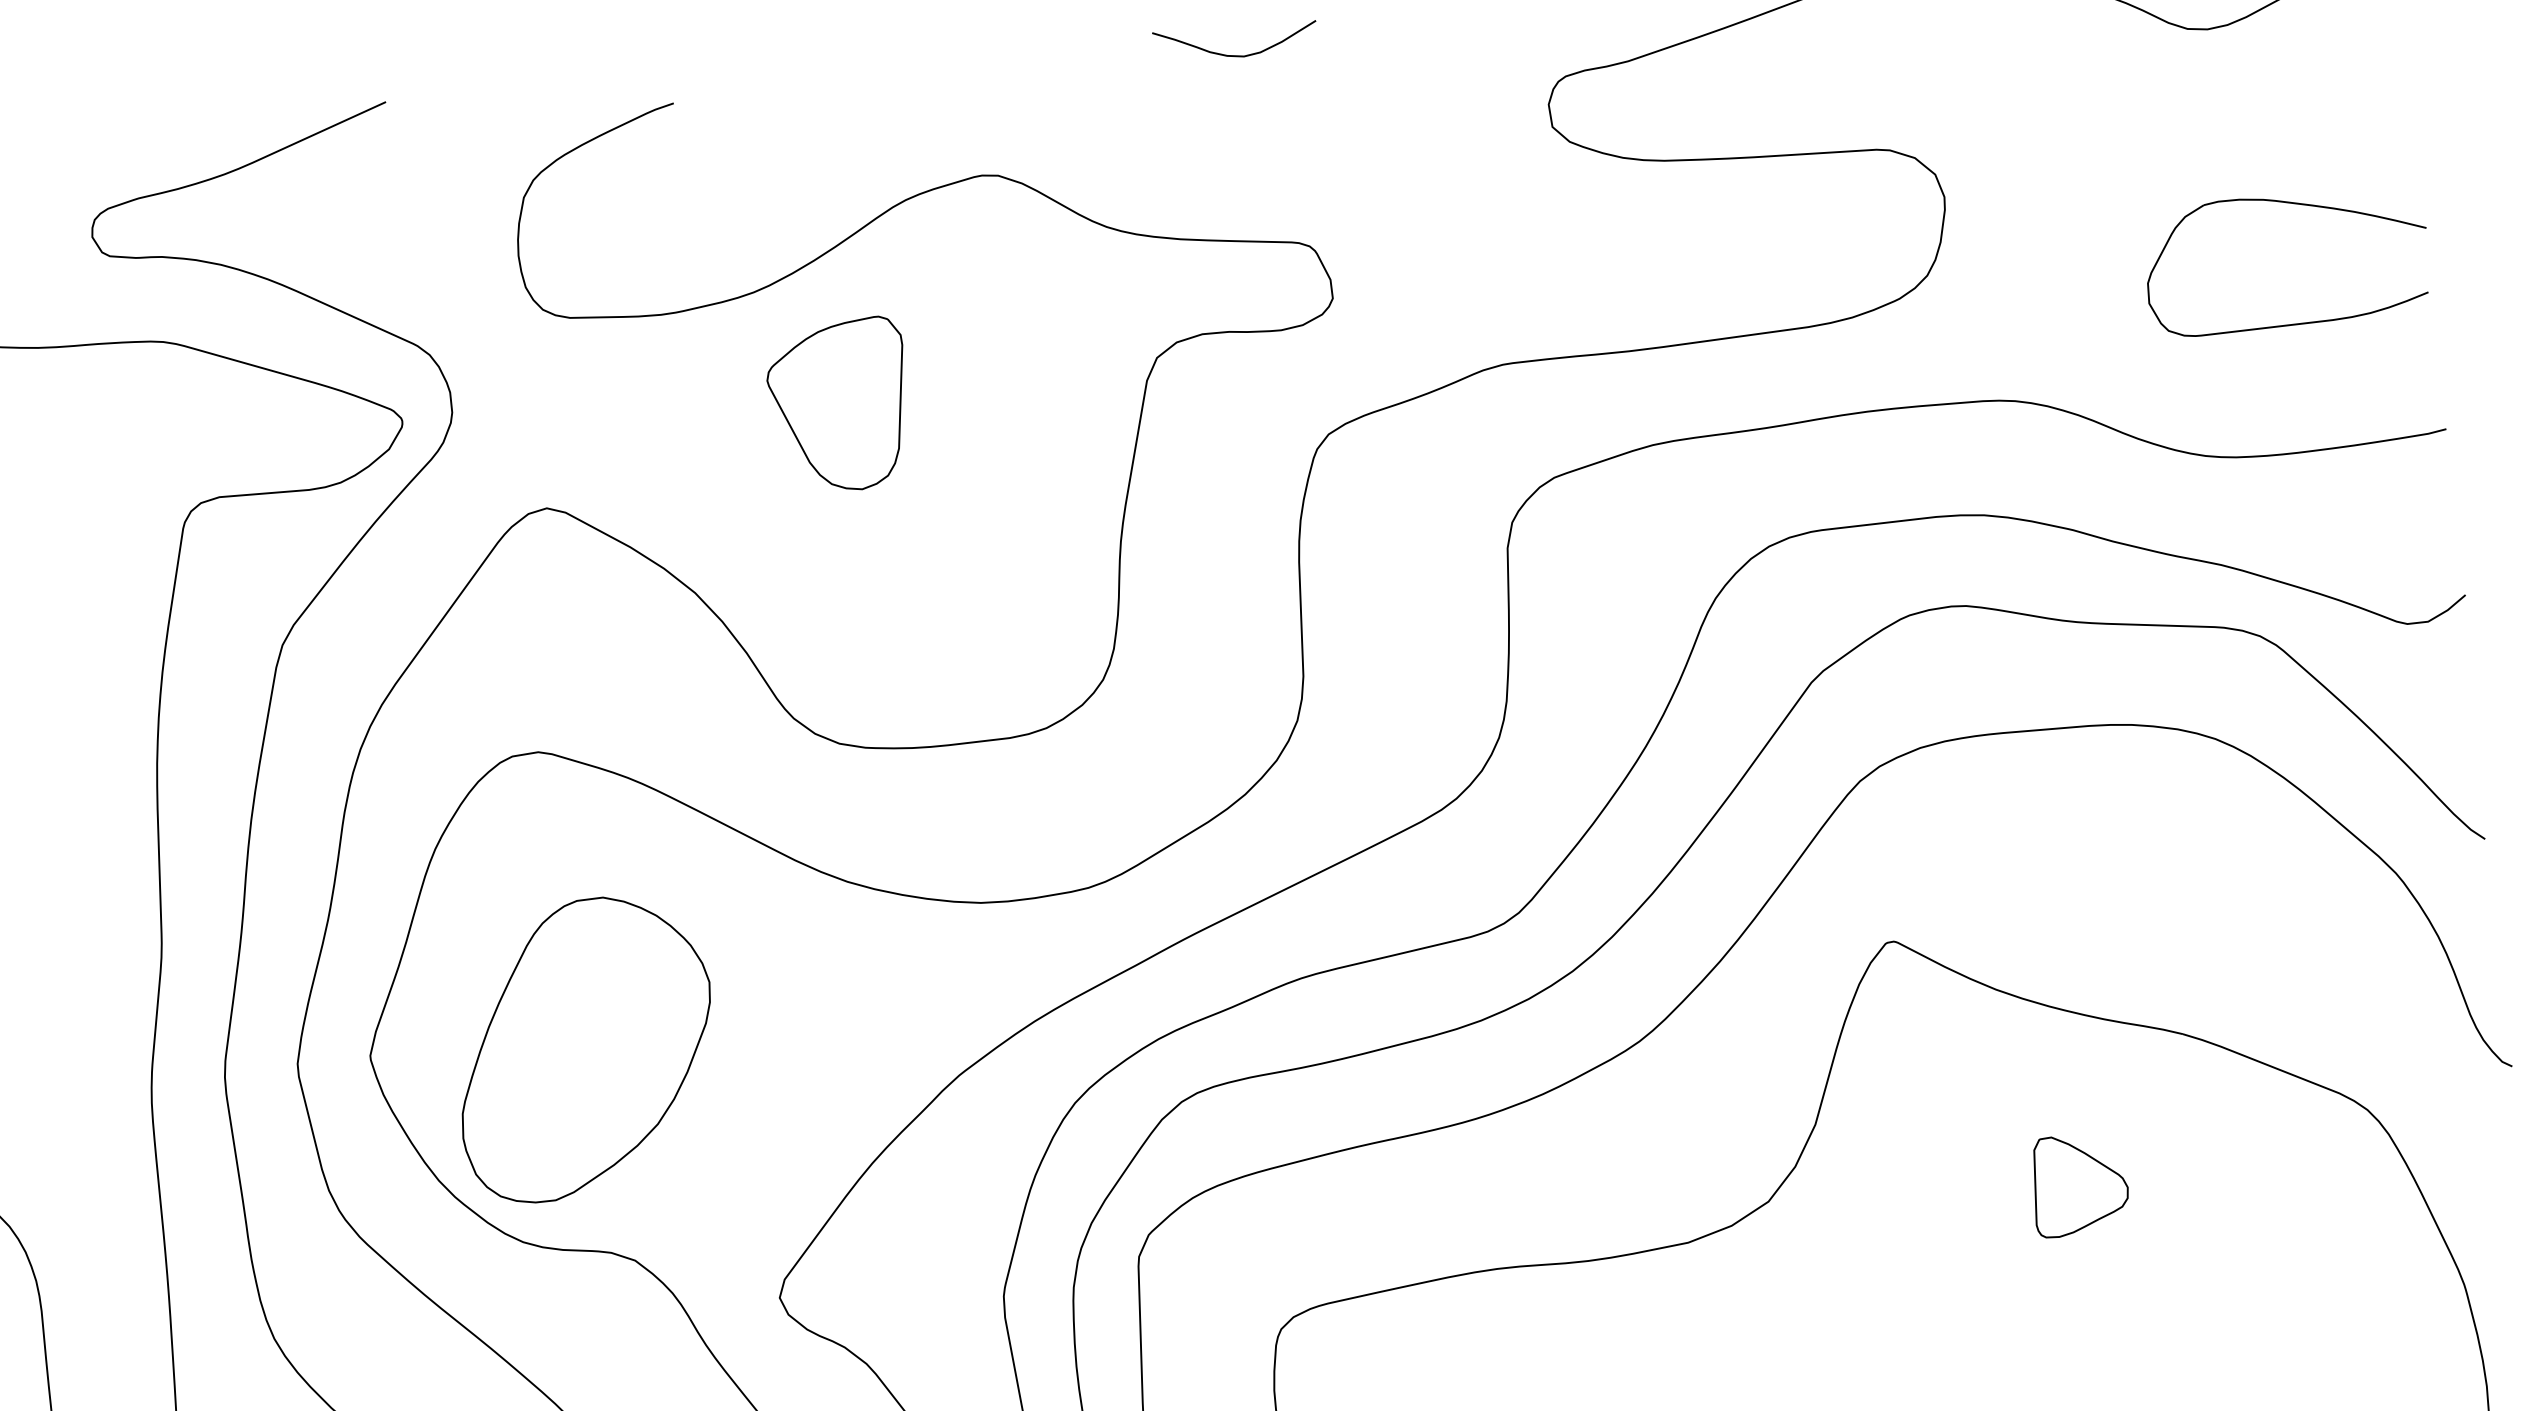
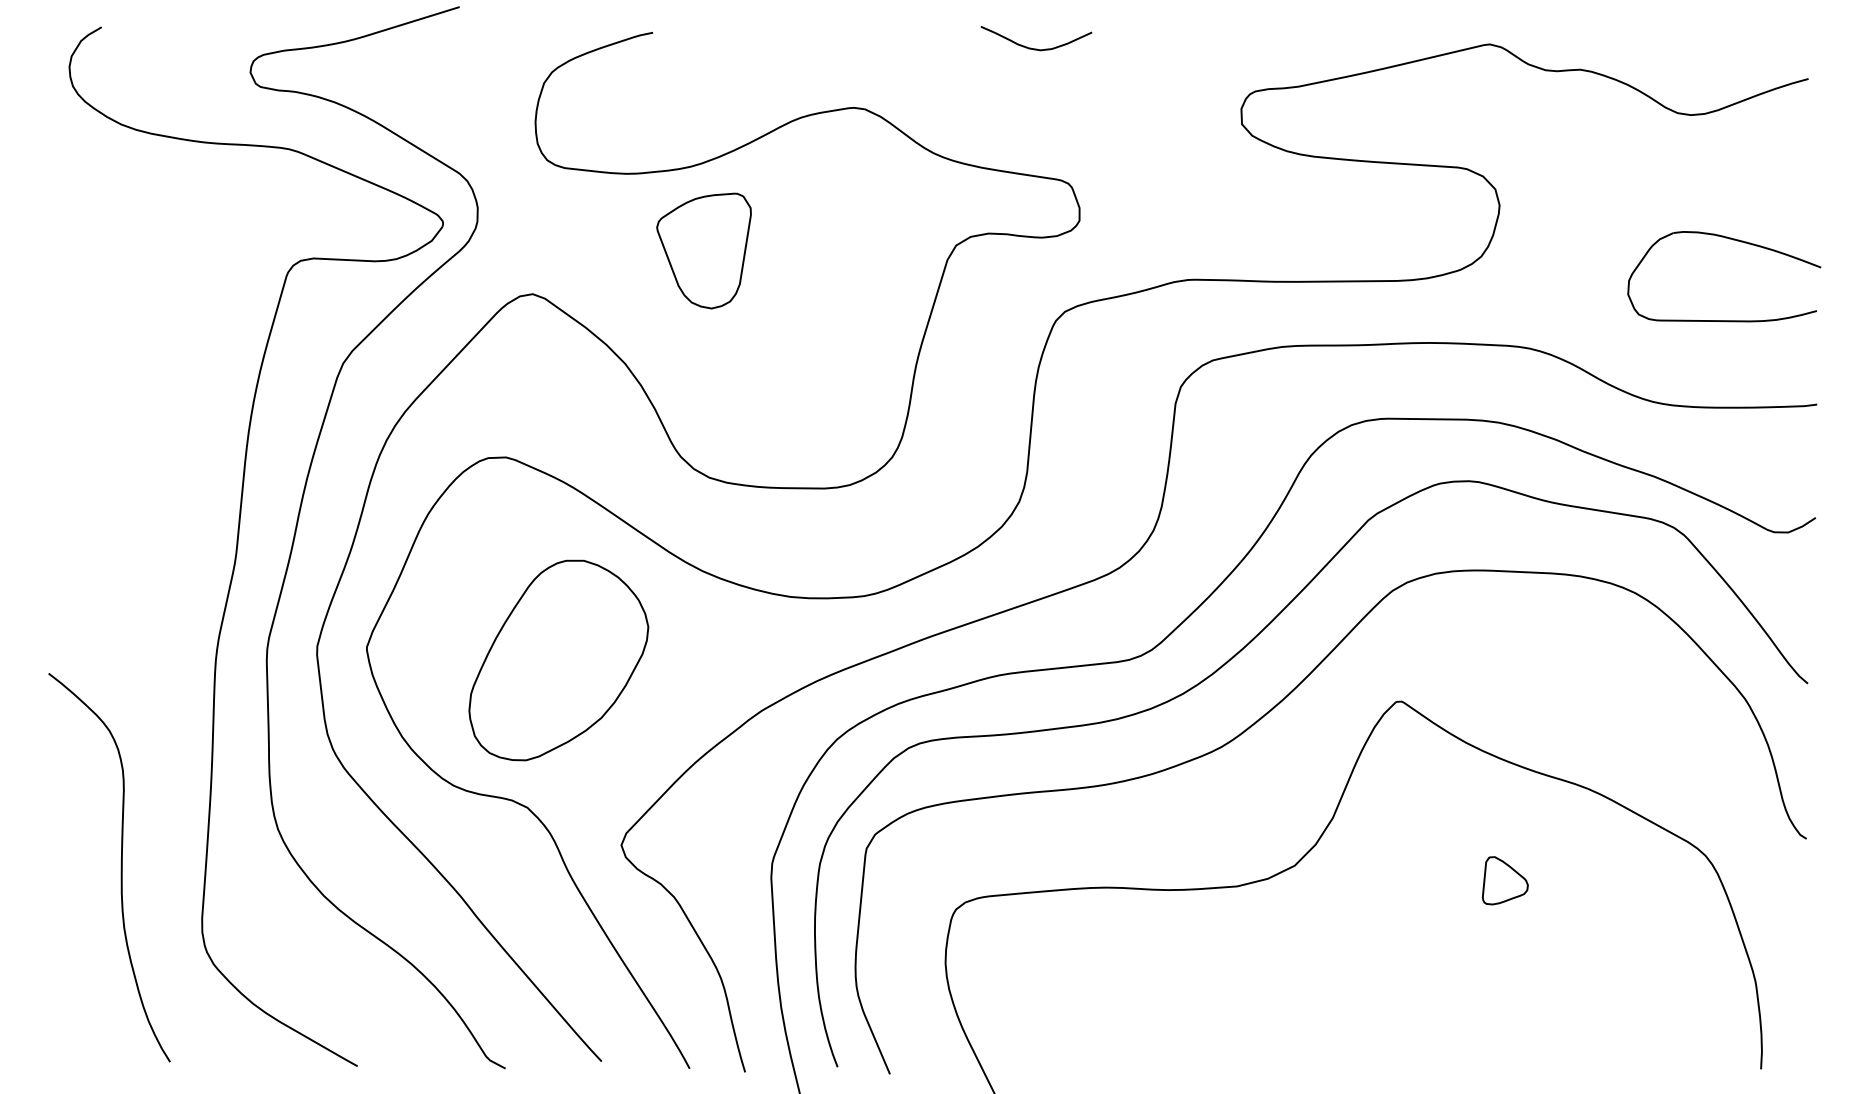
part: (839, 405) -> (703, 250), moved
part: (584, 1048) -> (558, 660), moved
part: (2079, 1183) -> (1505, 880), size x0.7

